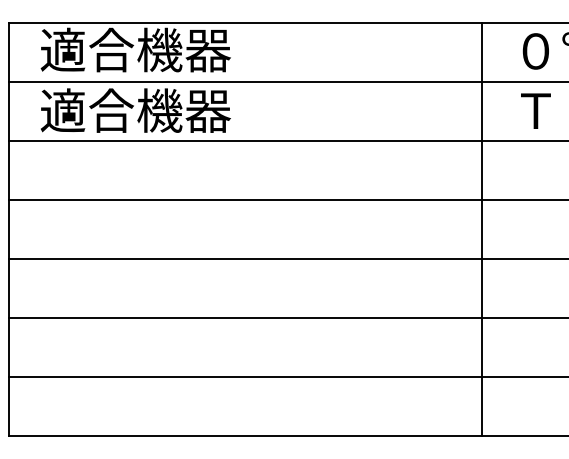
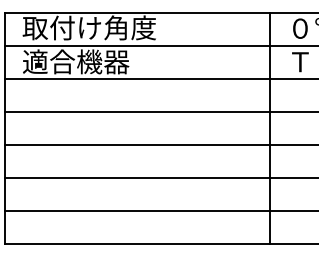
text: (157, 49) -> (88, 27), 適合機器 -> 取付け角度

